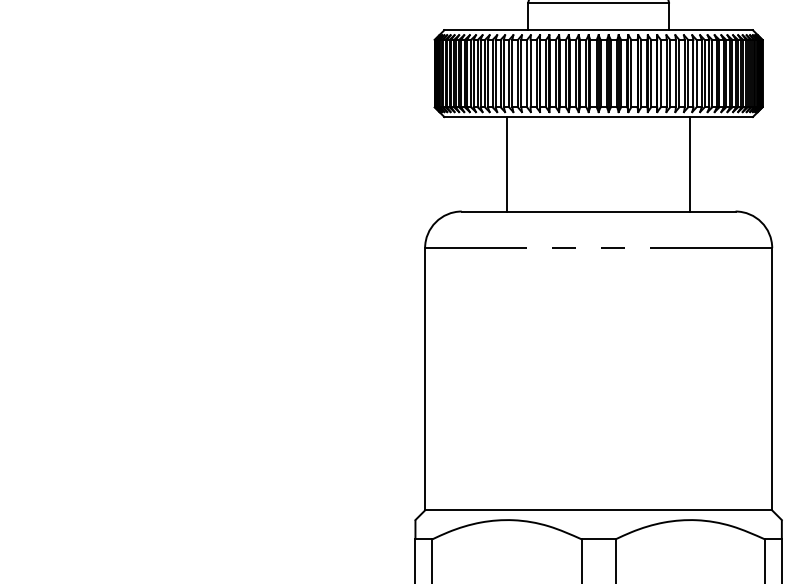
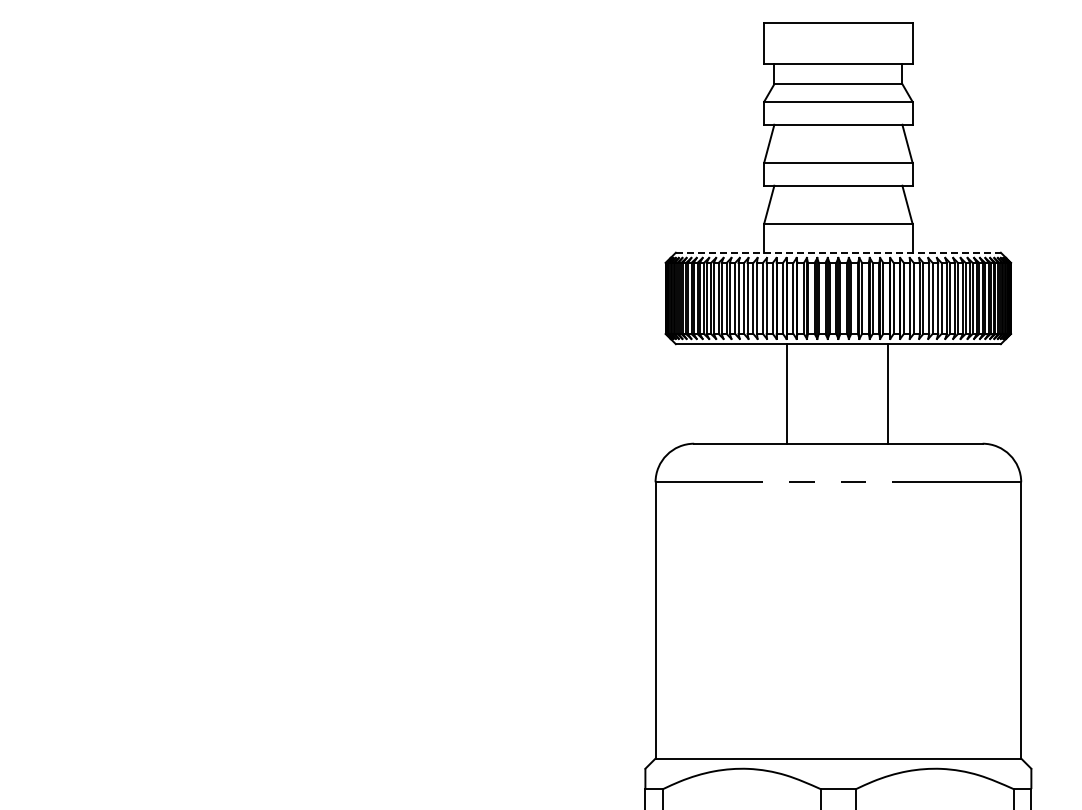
line: (598, 30) -> (838, 252), solid -> dashed
line: (506, 163) -> (786, 393), moved
line: (689, 163) -> (887, 393), moved

